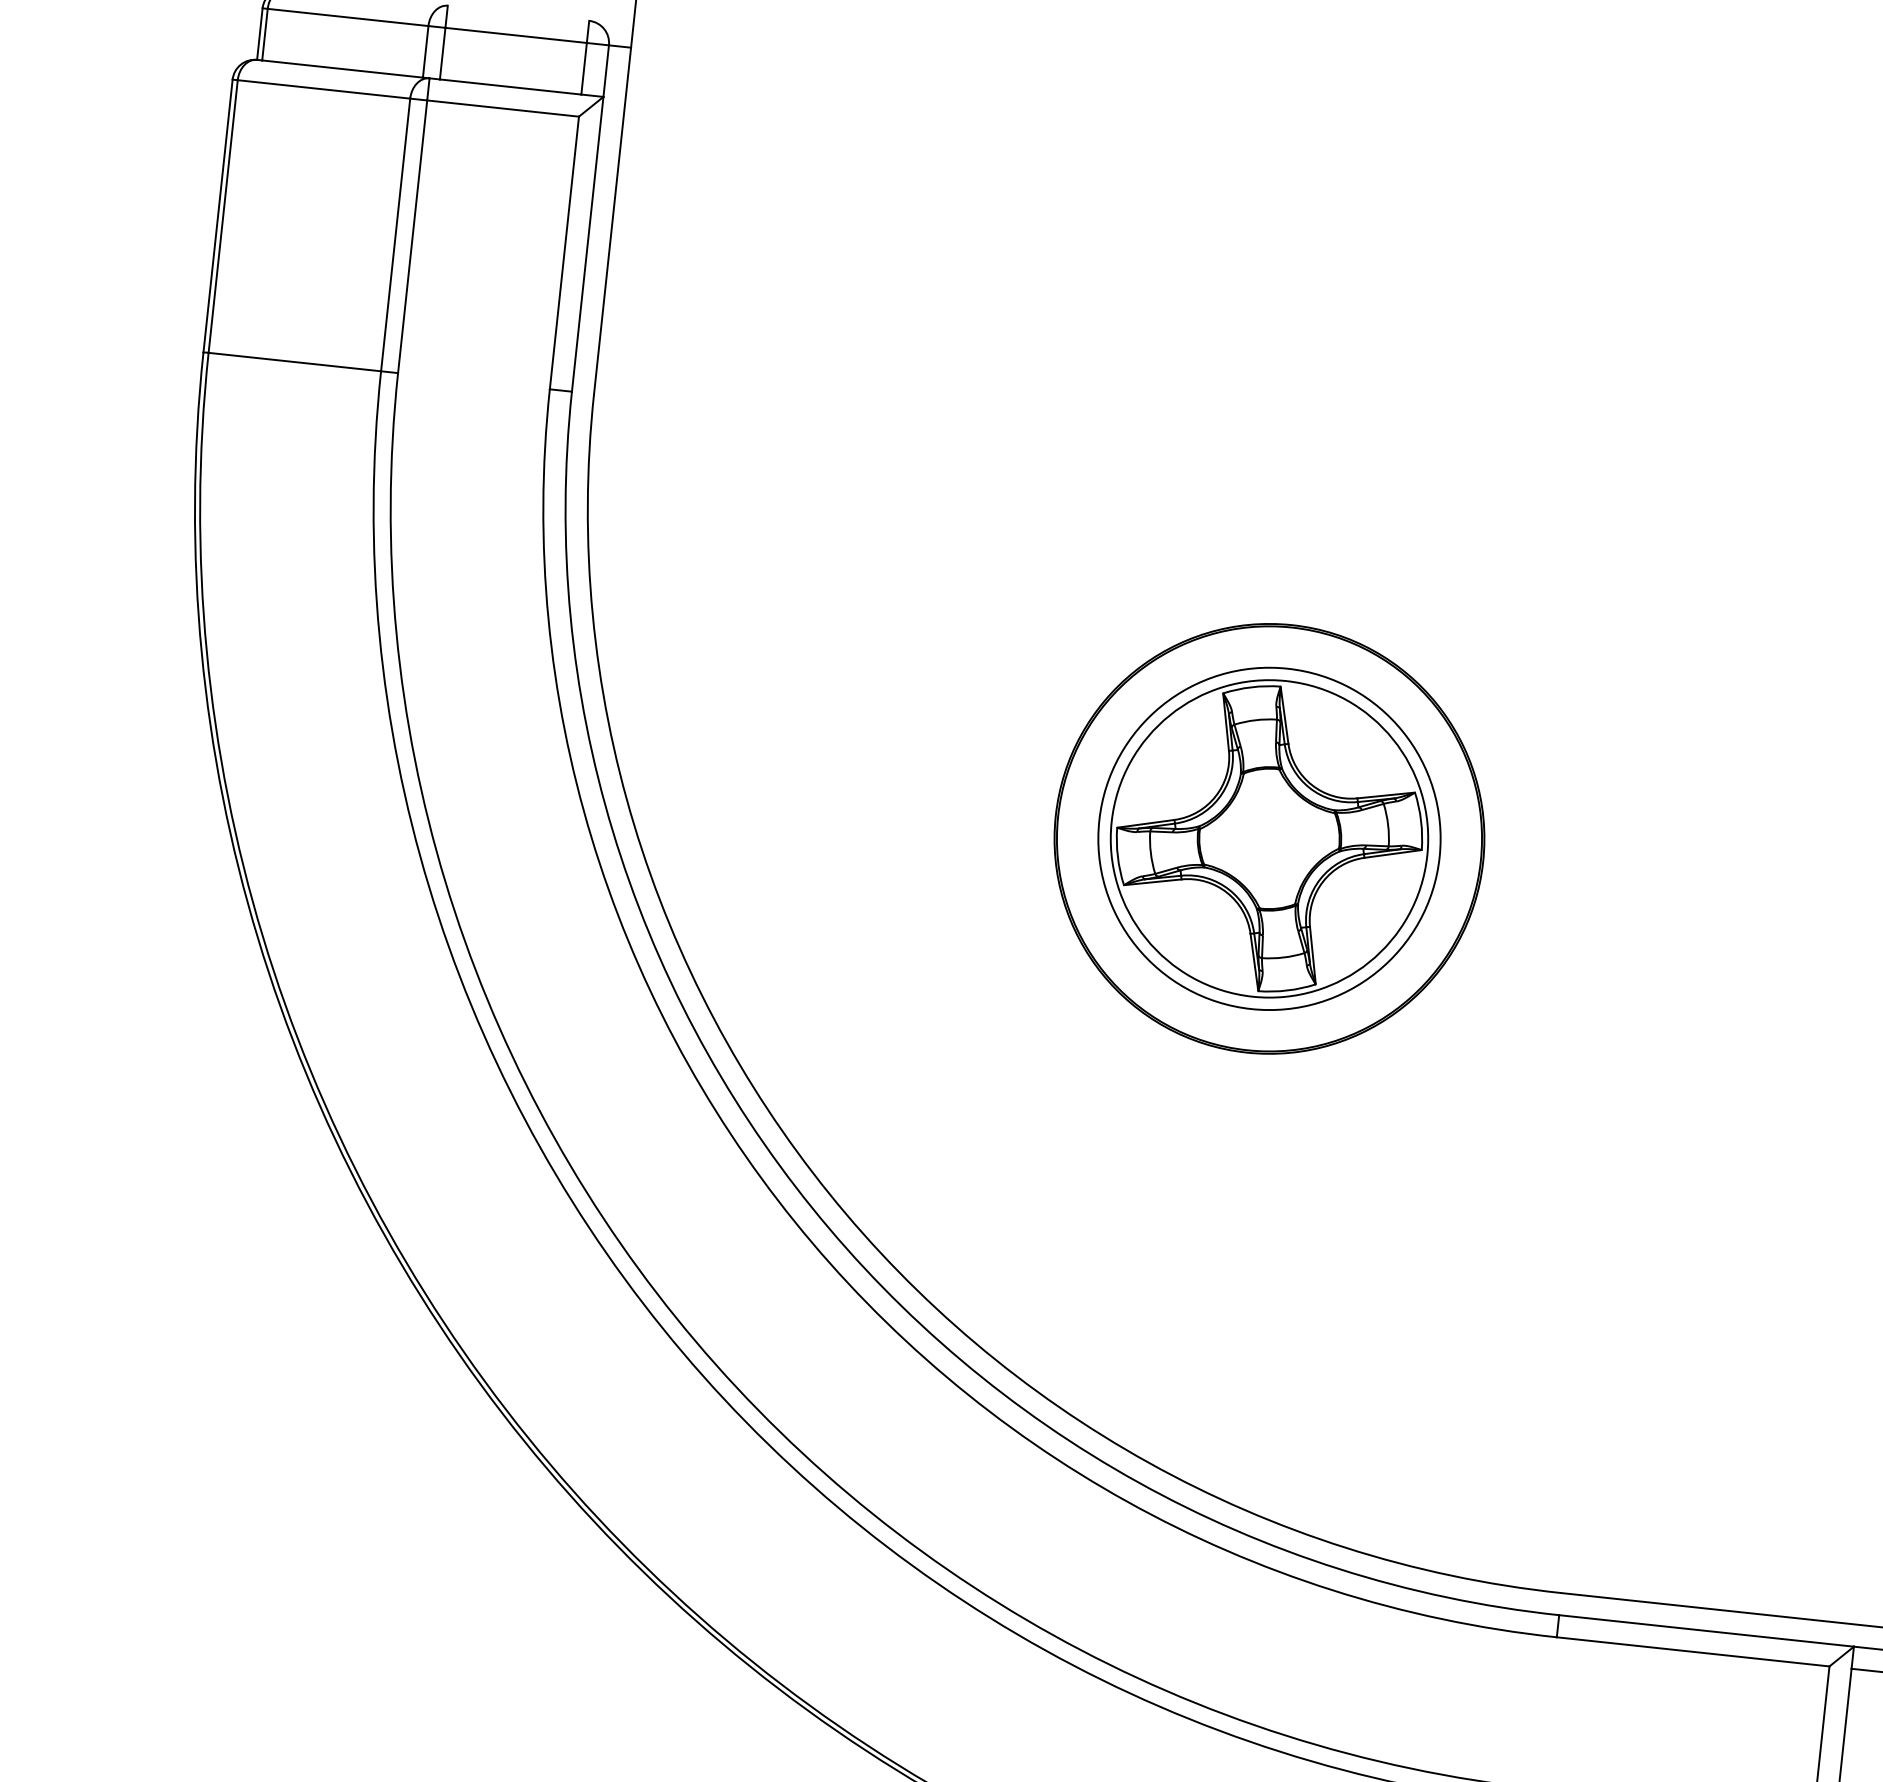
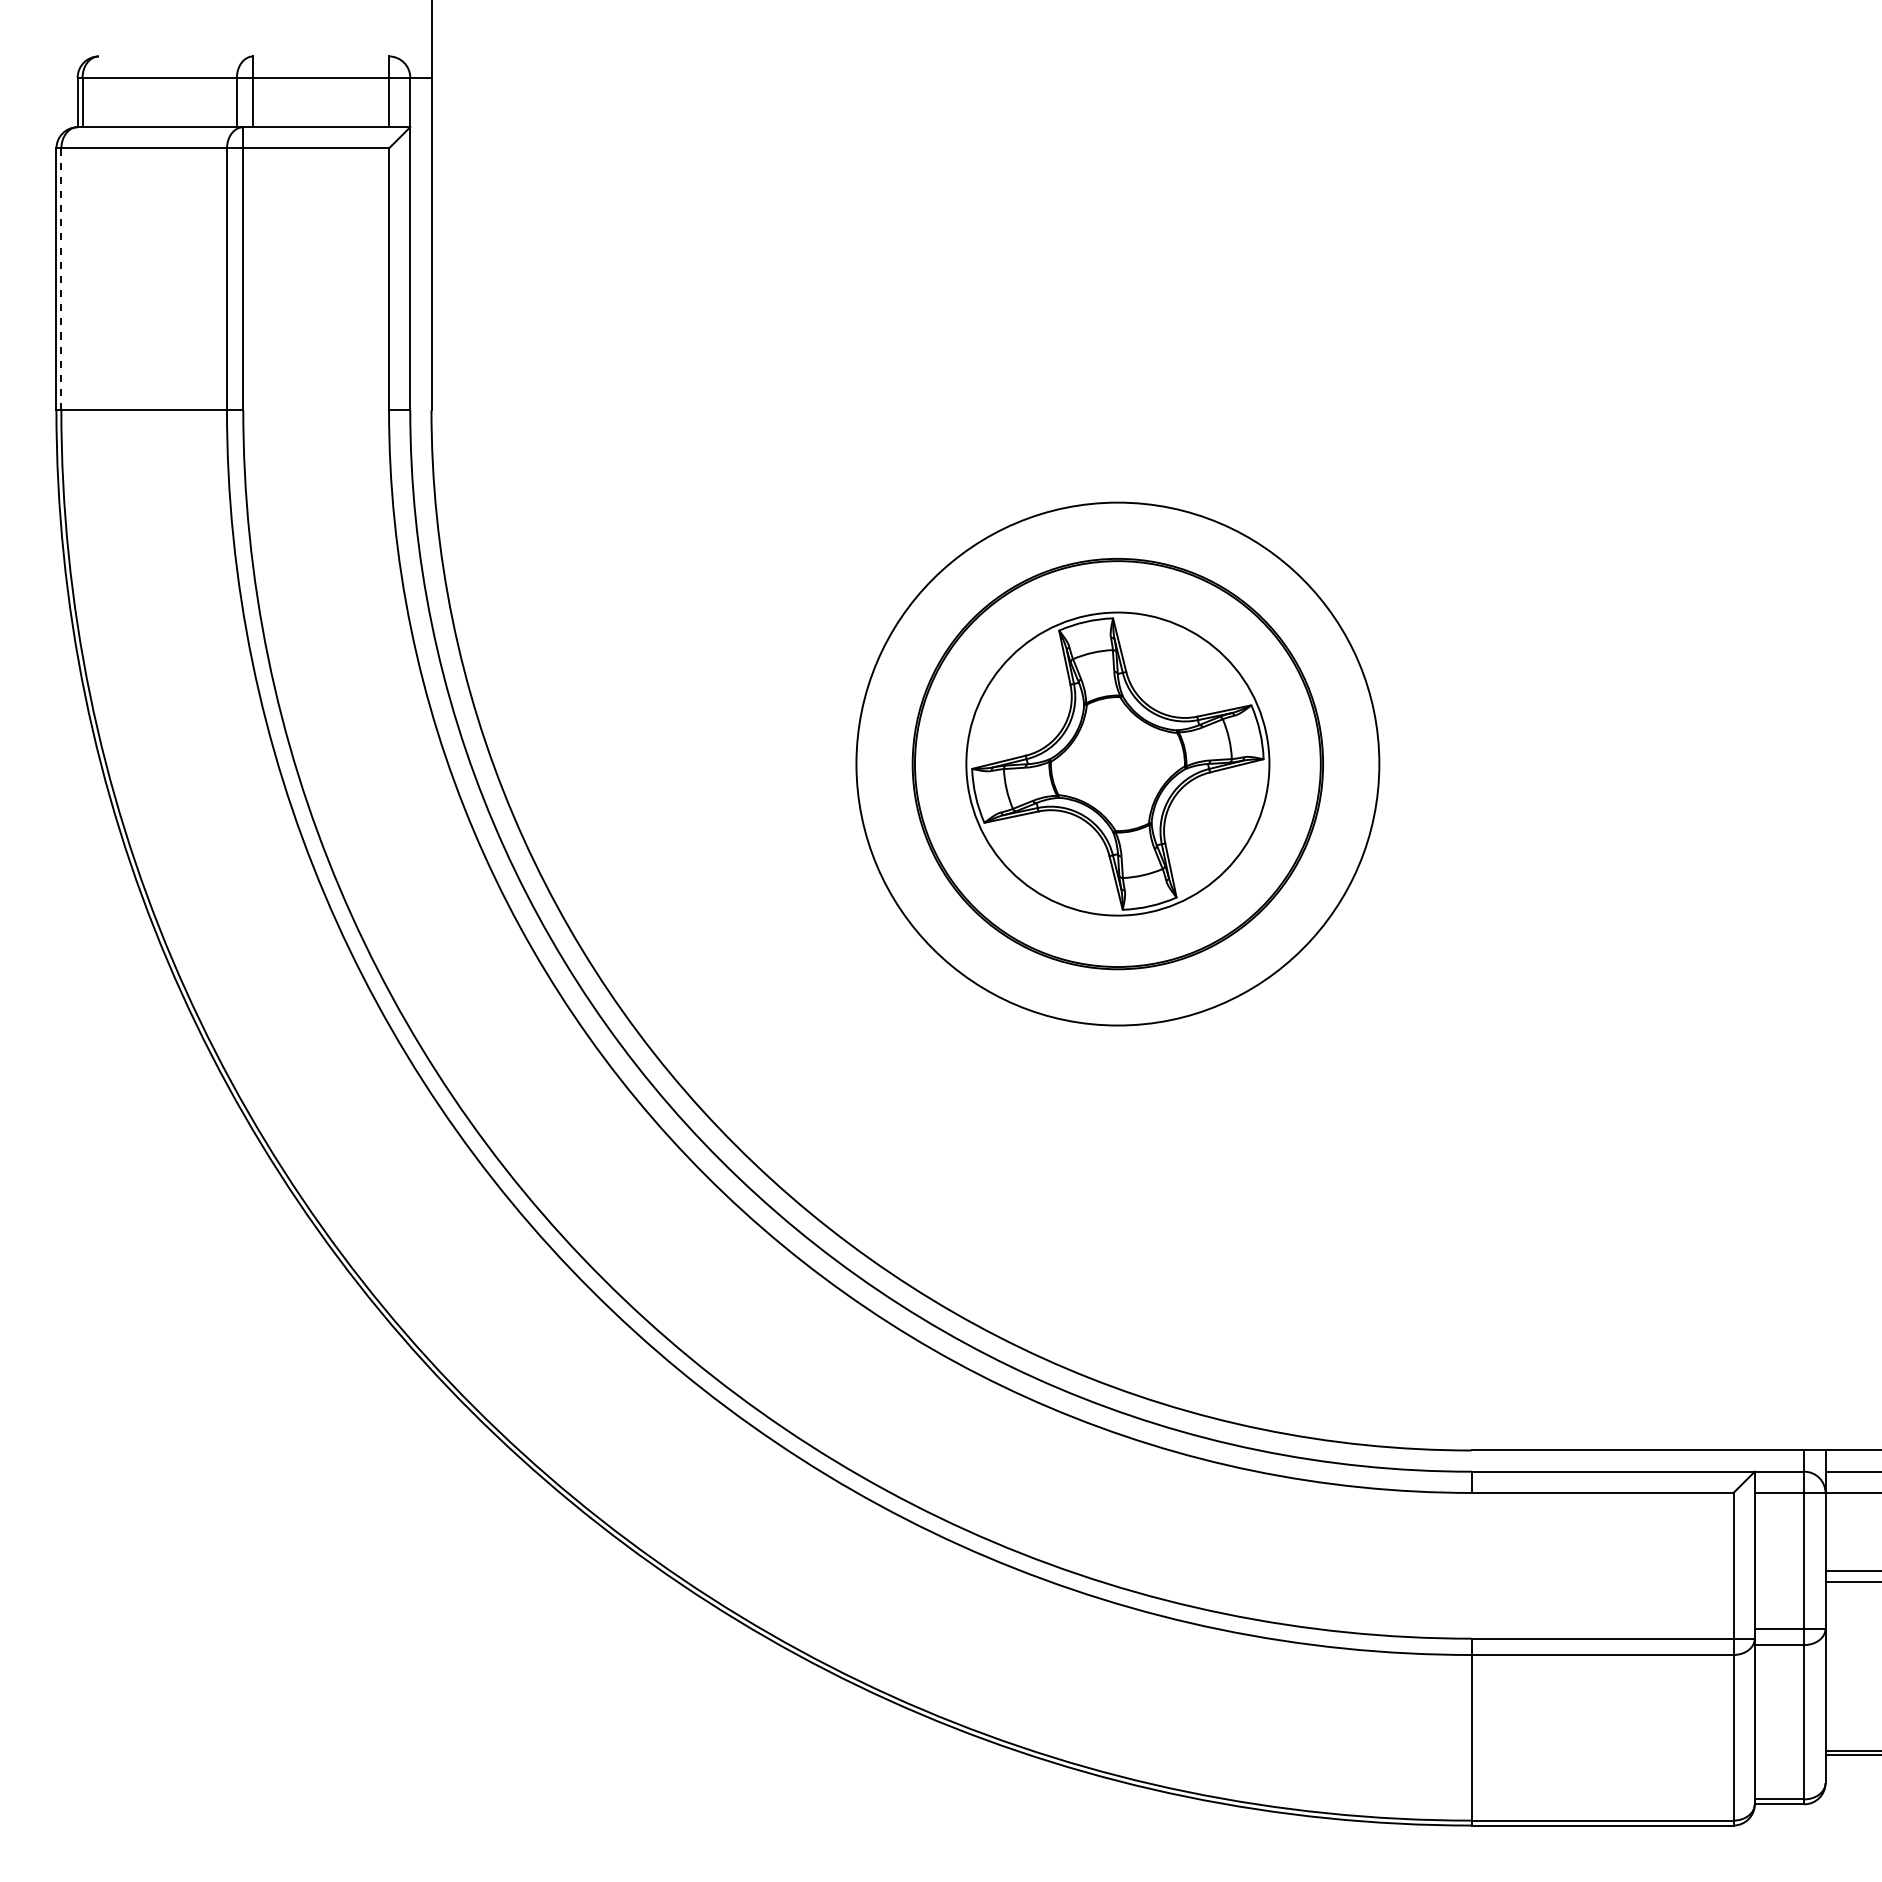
line: (223, 216) -> (61, 279), solid -> dashed
circle: (1269, 838) -> (1117, 763), size x1.6

